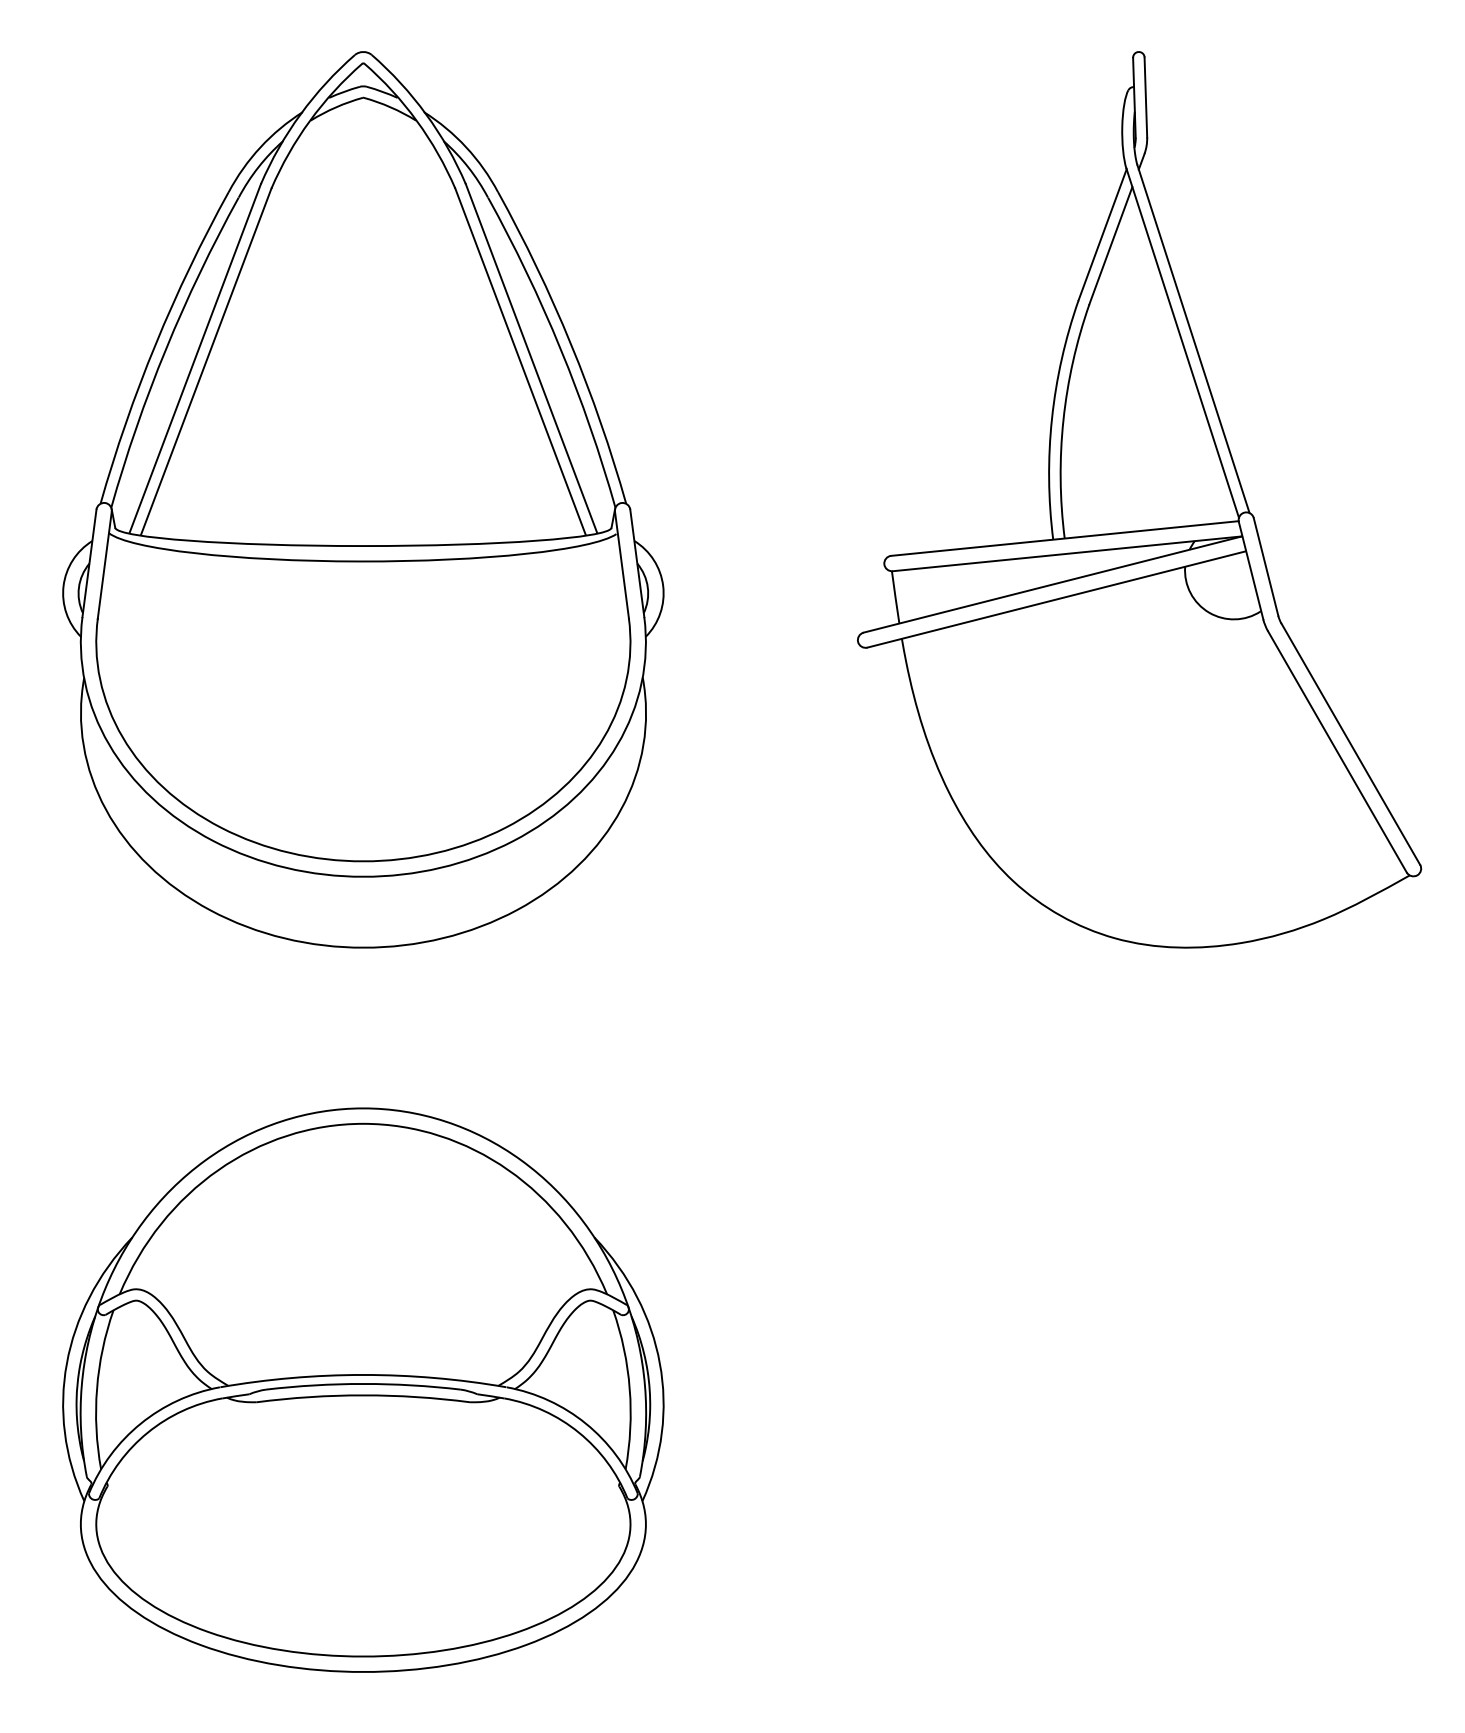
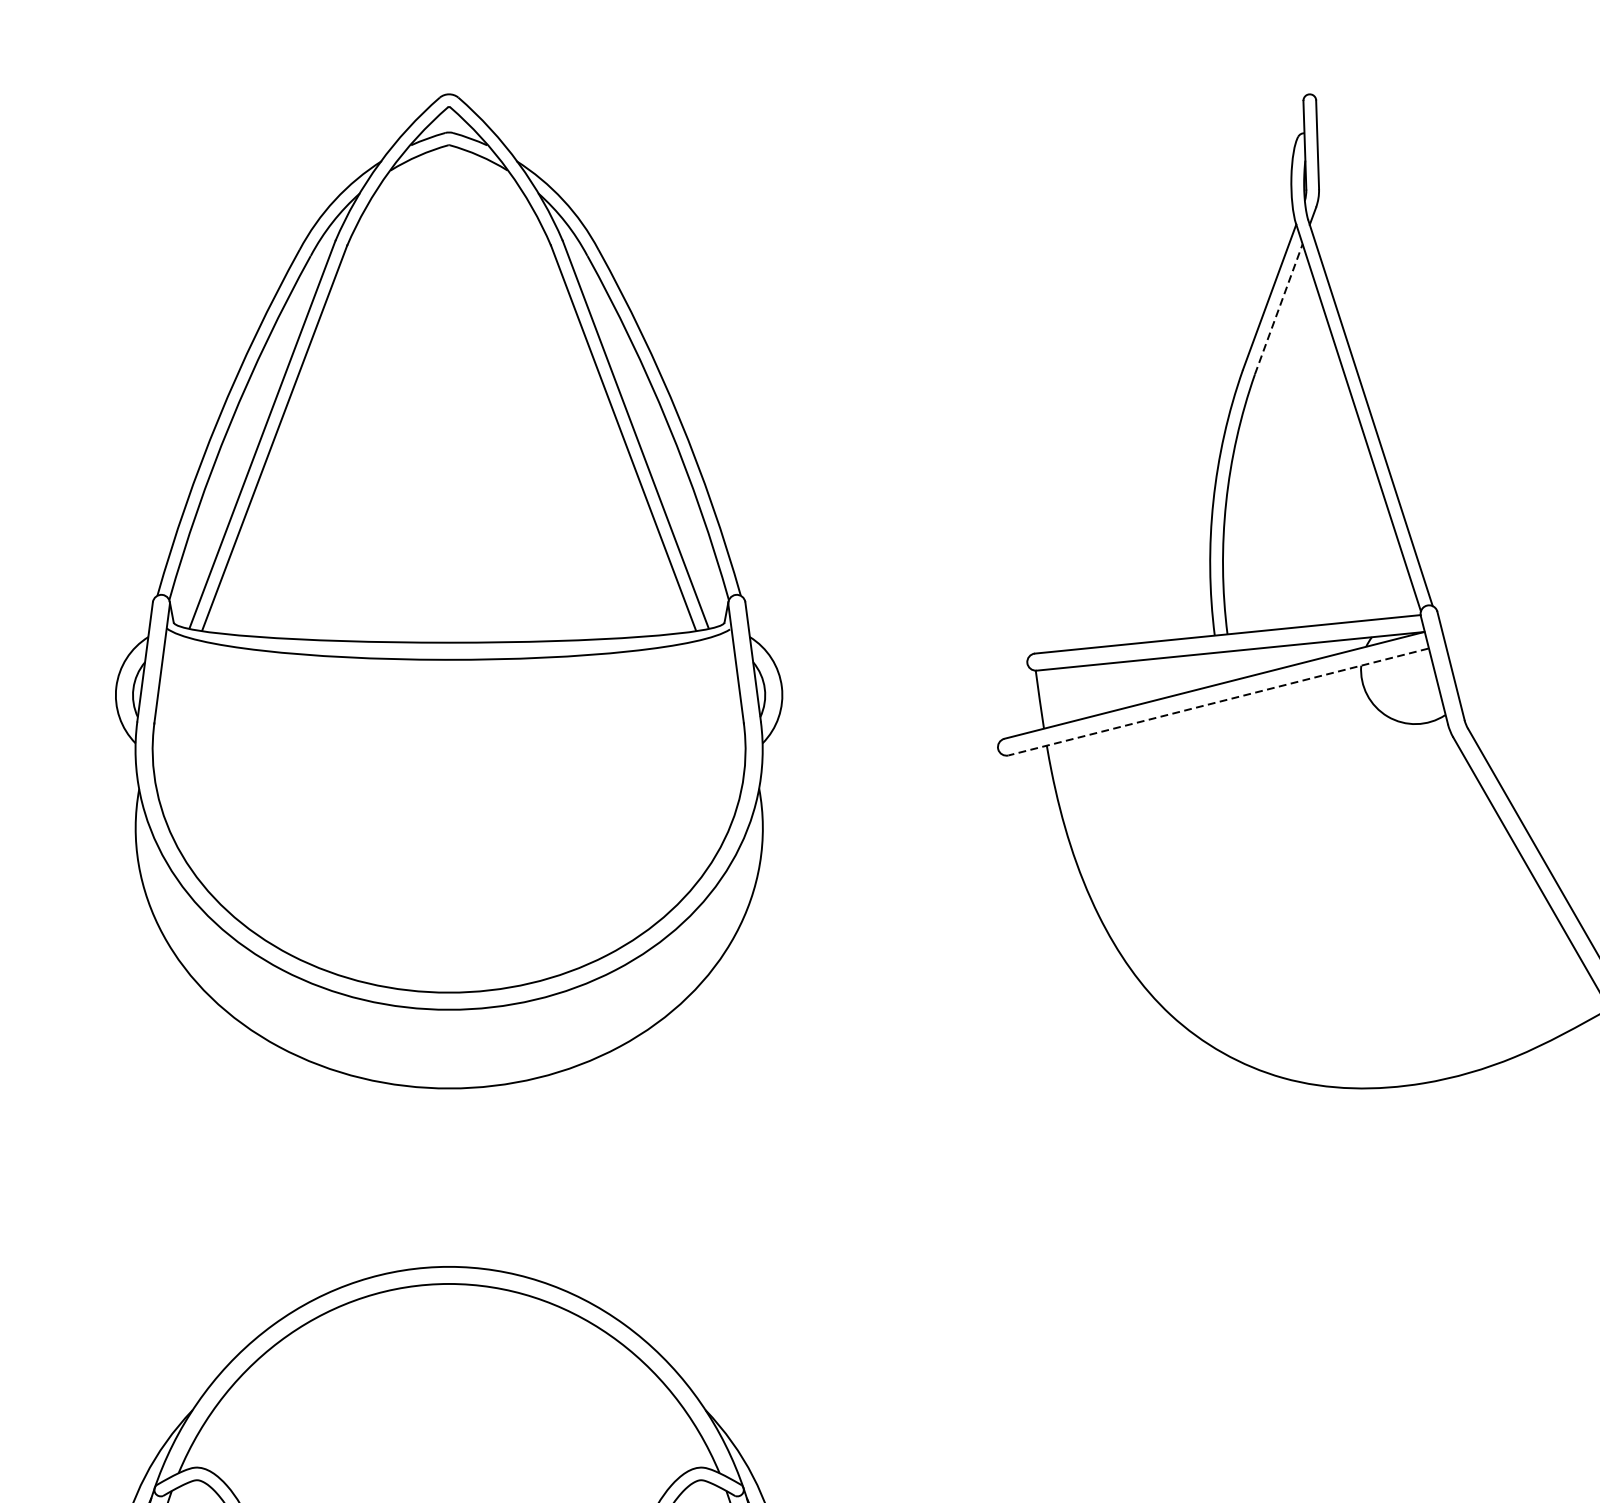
line: (1111, 245) -> (1279, 309), solid -> dashed
line: (1056, 599) -> (1218, 702), solid -> dashed

